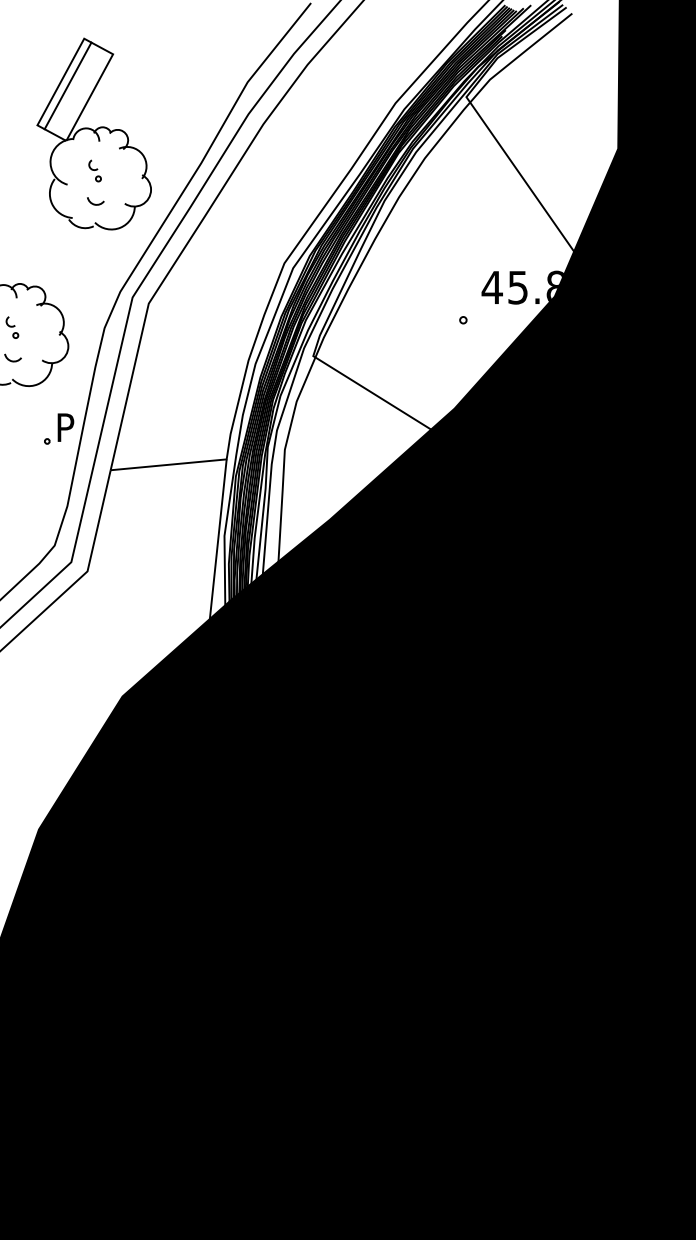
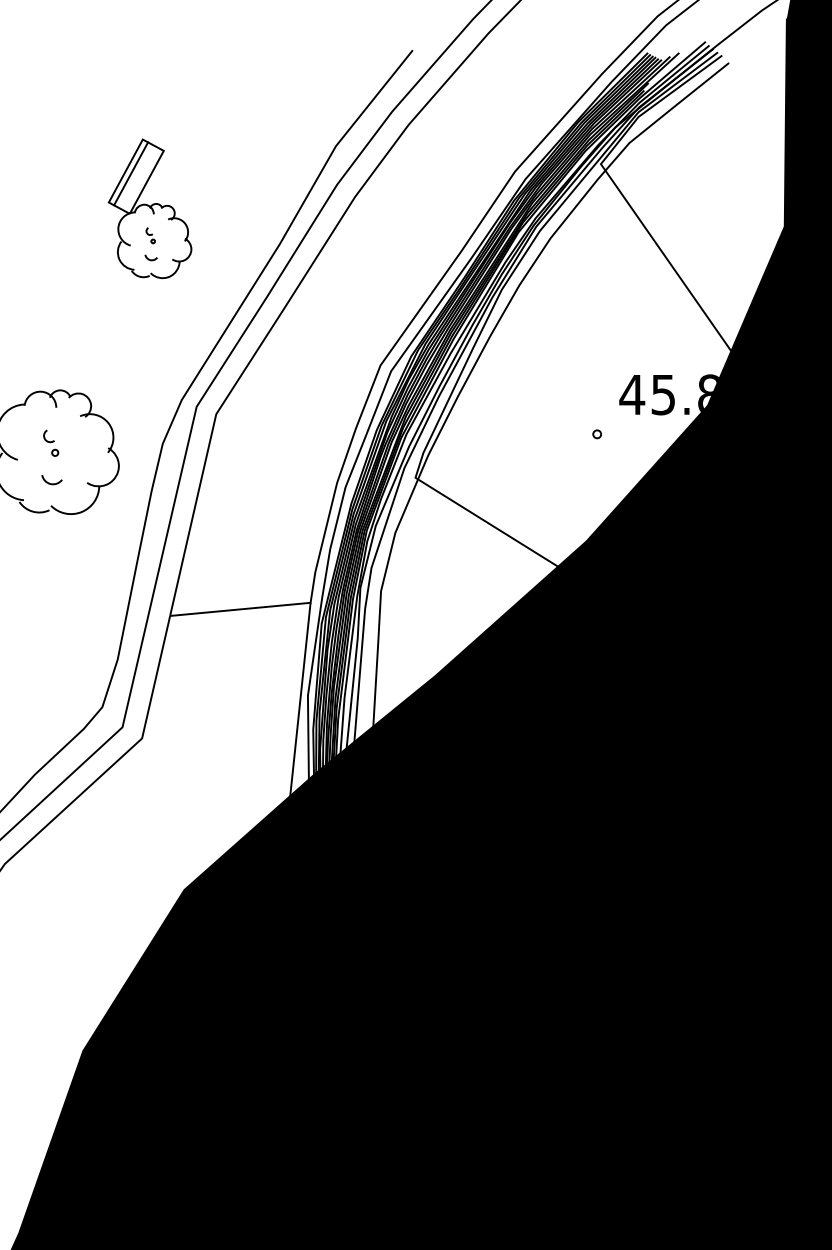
part: (93, 133) -> (149, 208), size x0.6
part: (59, 428) -> (108, 565), removed

